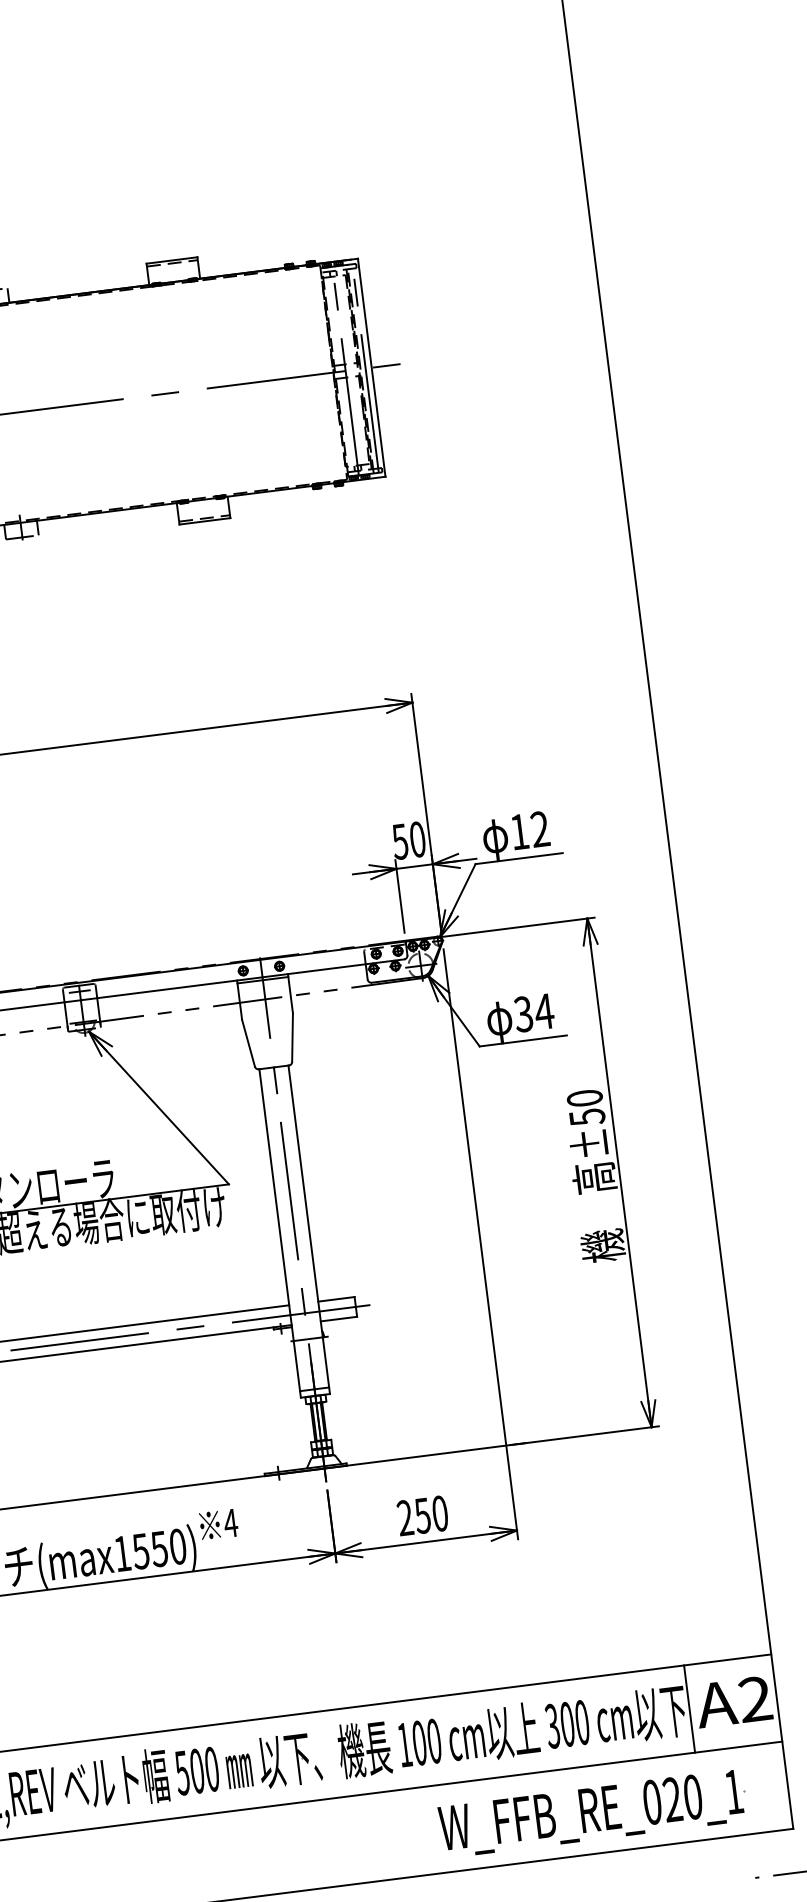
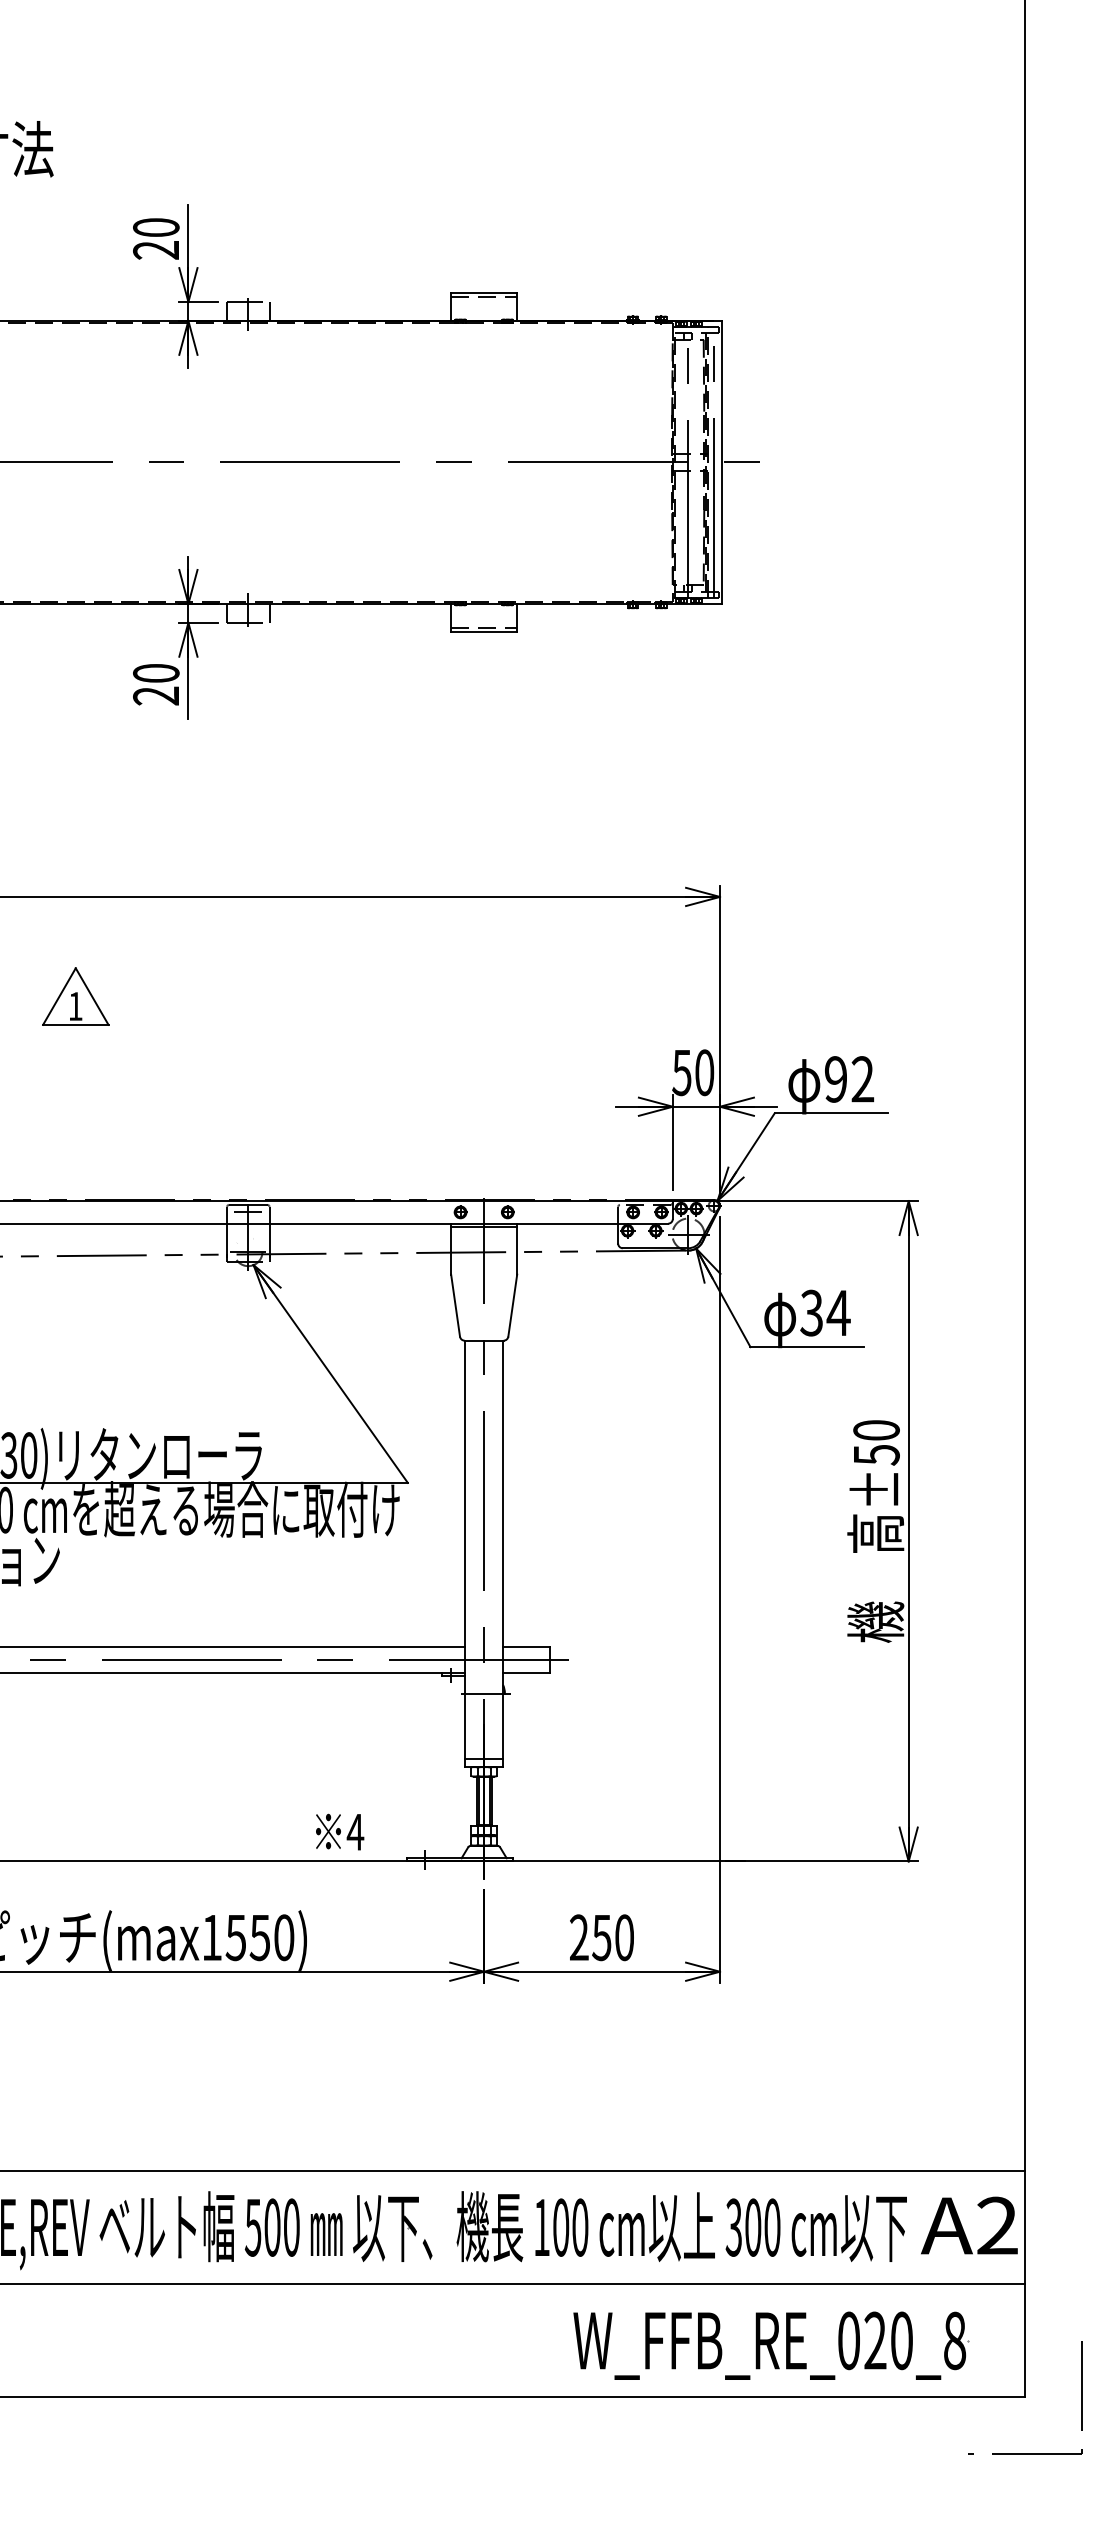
text: (519, 832) -> (835, 1079), 12 -> 92
text: (219, 1524) -> (340, 1831), moved
line: (689, 1708) -> (911, 2227), removed
text: (734, 1791) -> (955, 2340), W_FFB_RE_020_1 -> W_FFB_RE_020_8

